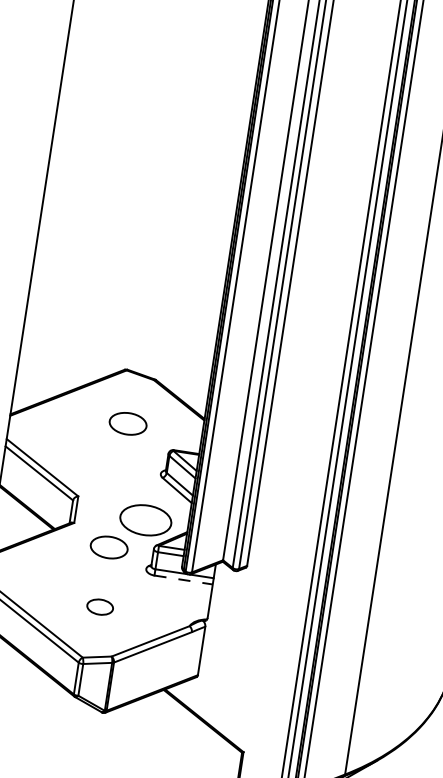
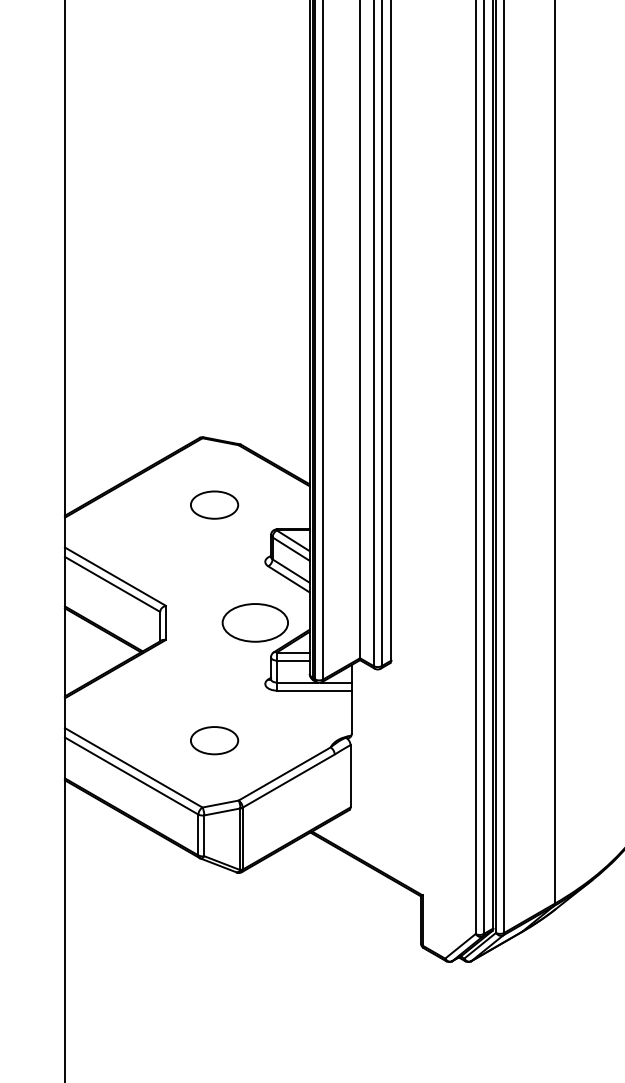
part: (109, 547) -> (214, 663), removed
line: (183, 579) -> (314, 690), dashed -> solid
part: (100, 606) -> (214, 740), size x1.43

